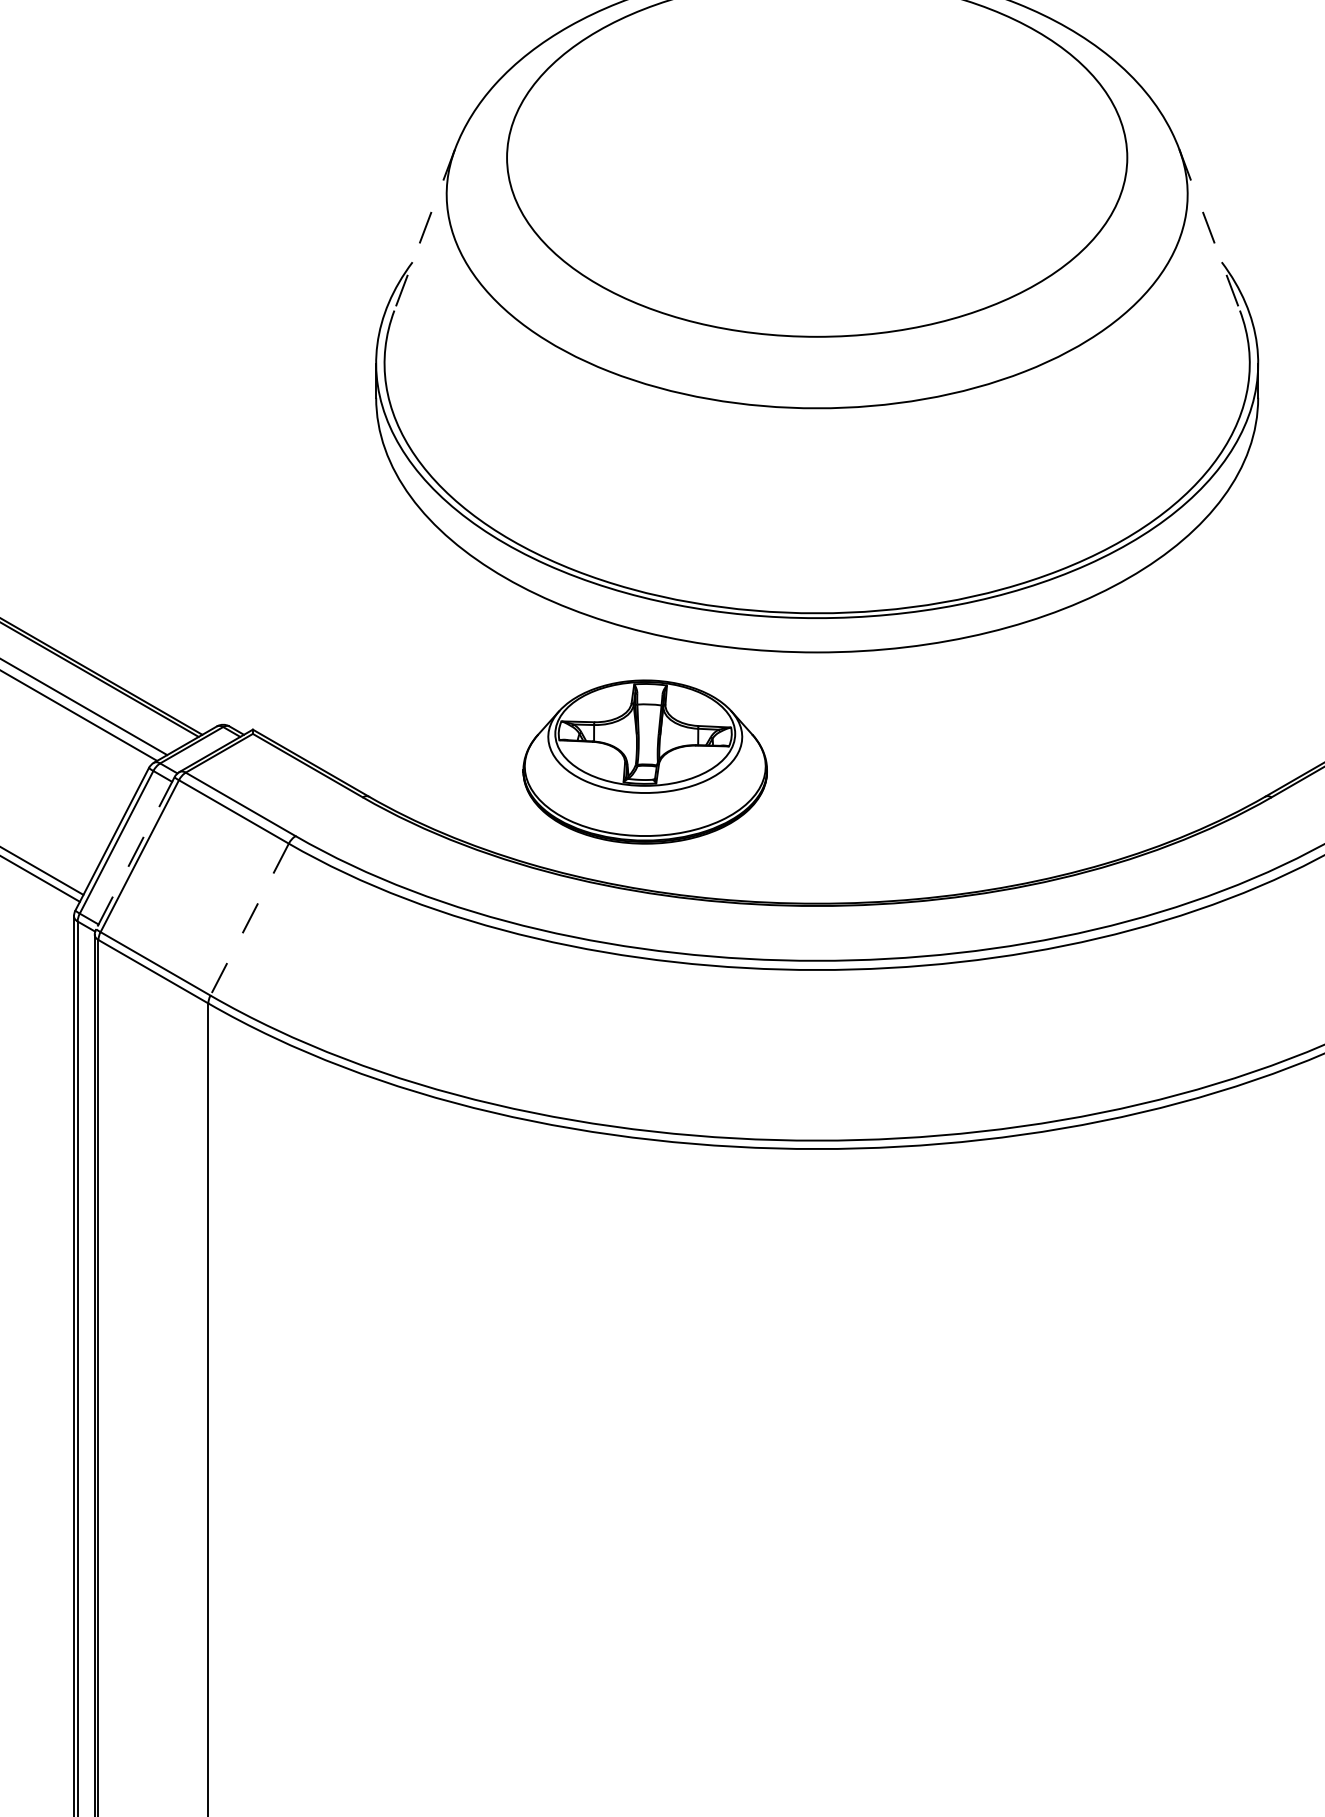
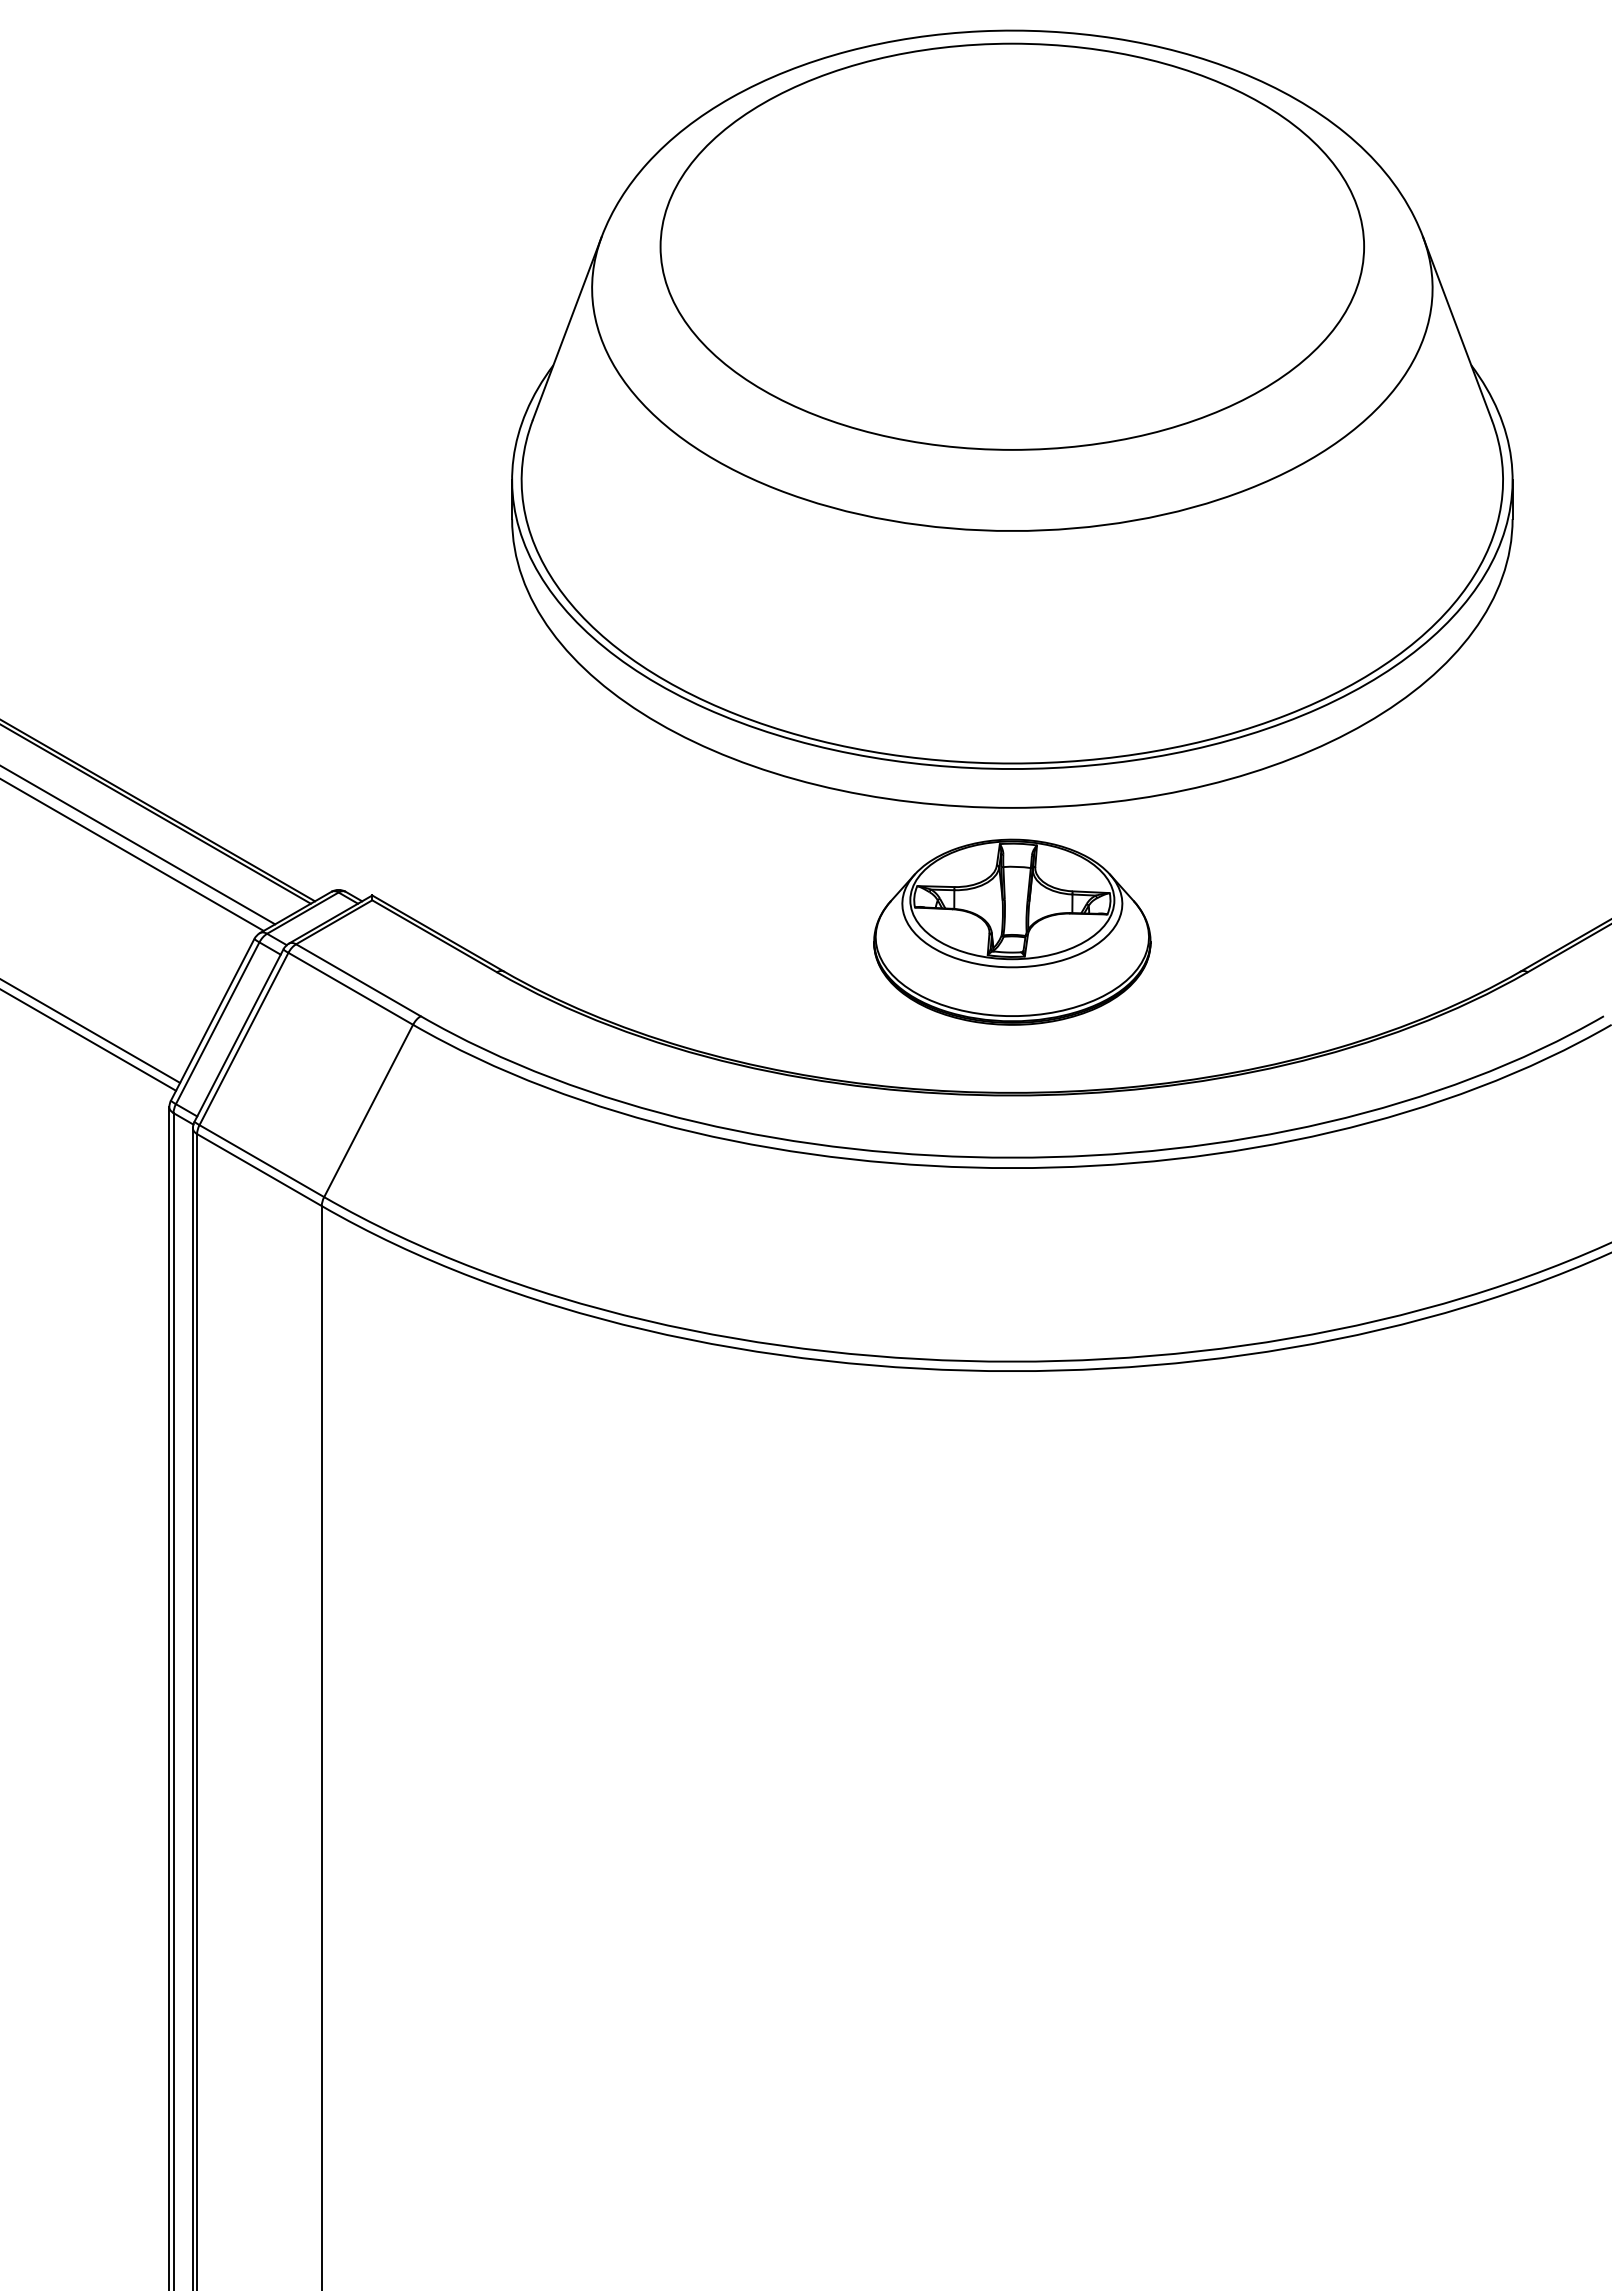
line: (424, 229) -> (567, 328), dashed -> solid
line: (1209, 229) -> (1457, 328), dashed -> solid
part: (645, 761) -> (1012, 931), moved
line: (135, 853) -> (239, 1035), dashed -> solid
line: (249, 919) -> (368, 1110), dashed -> solid

